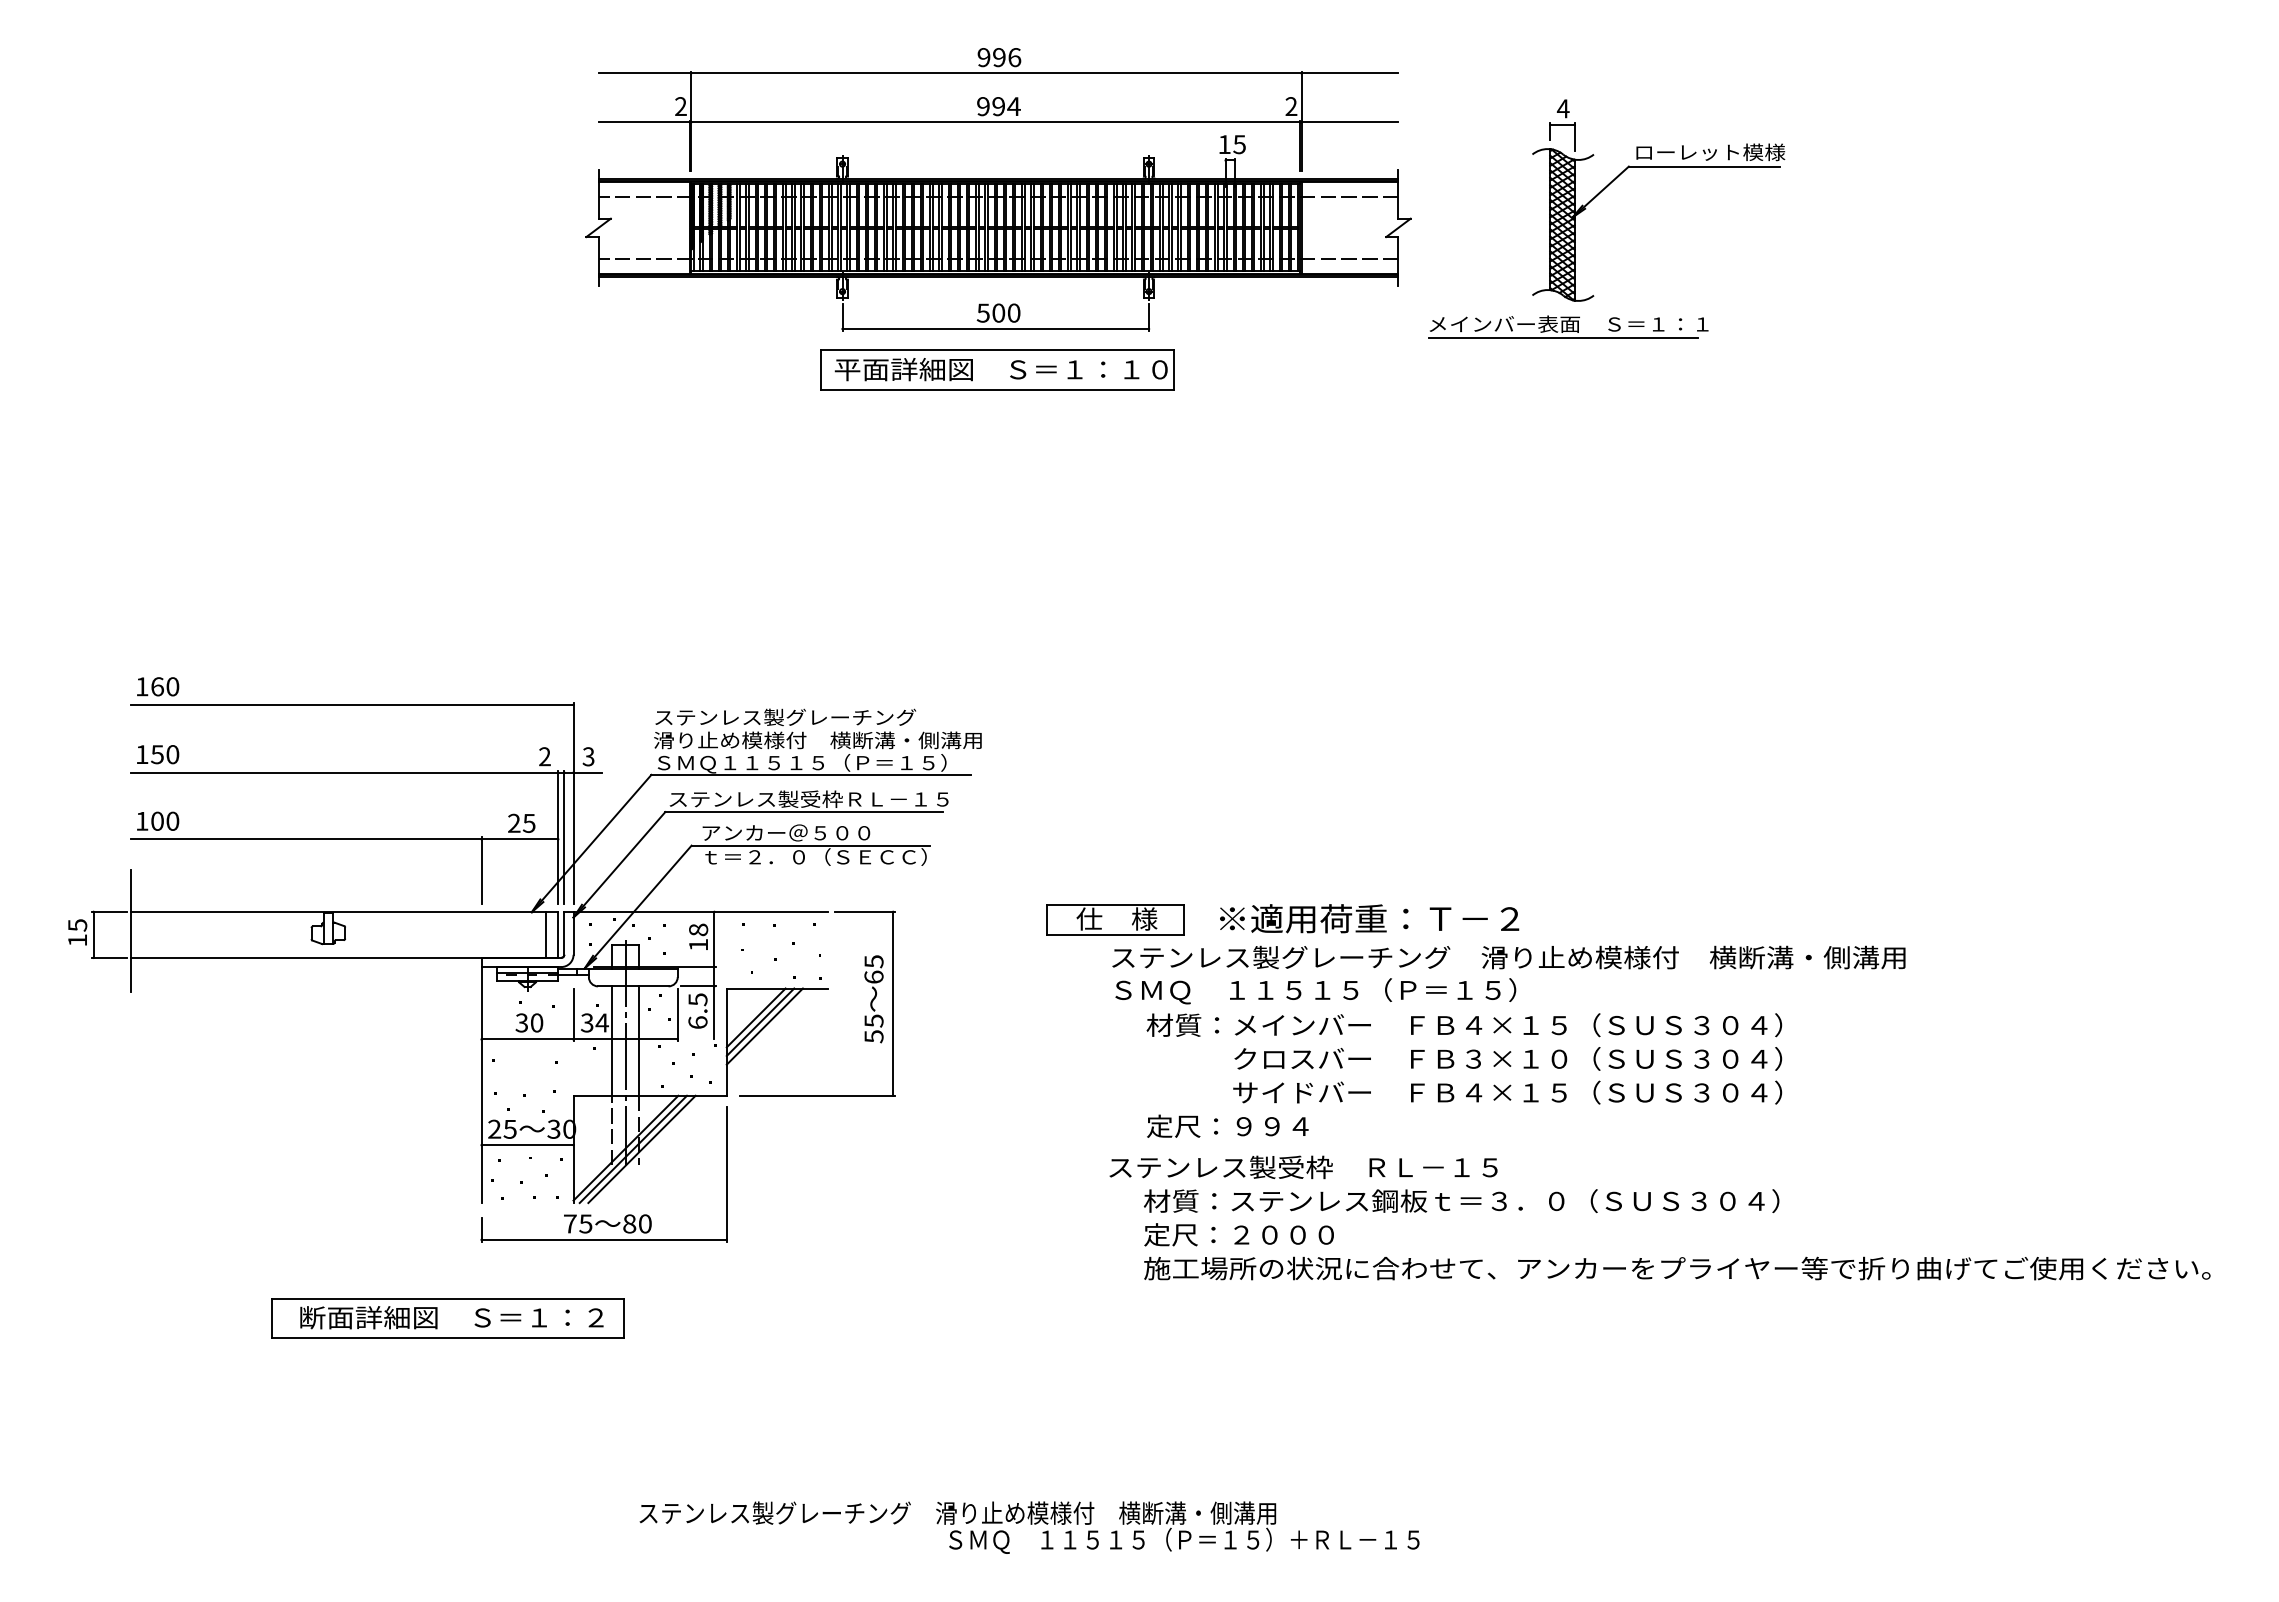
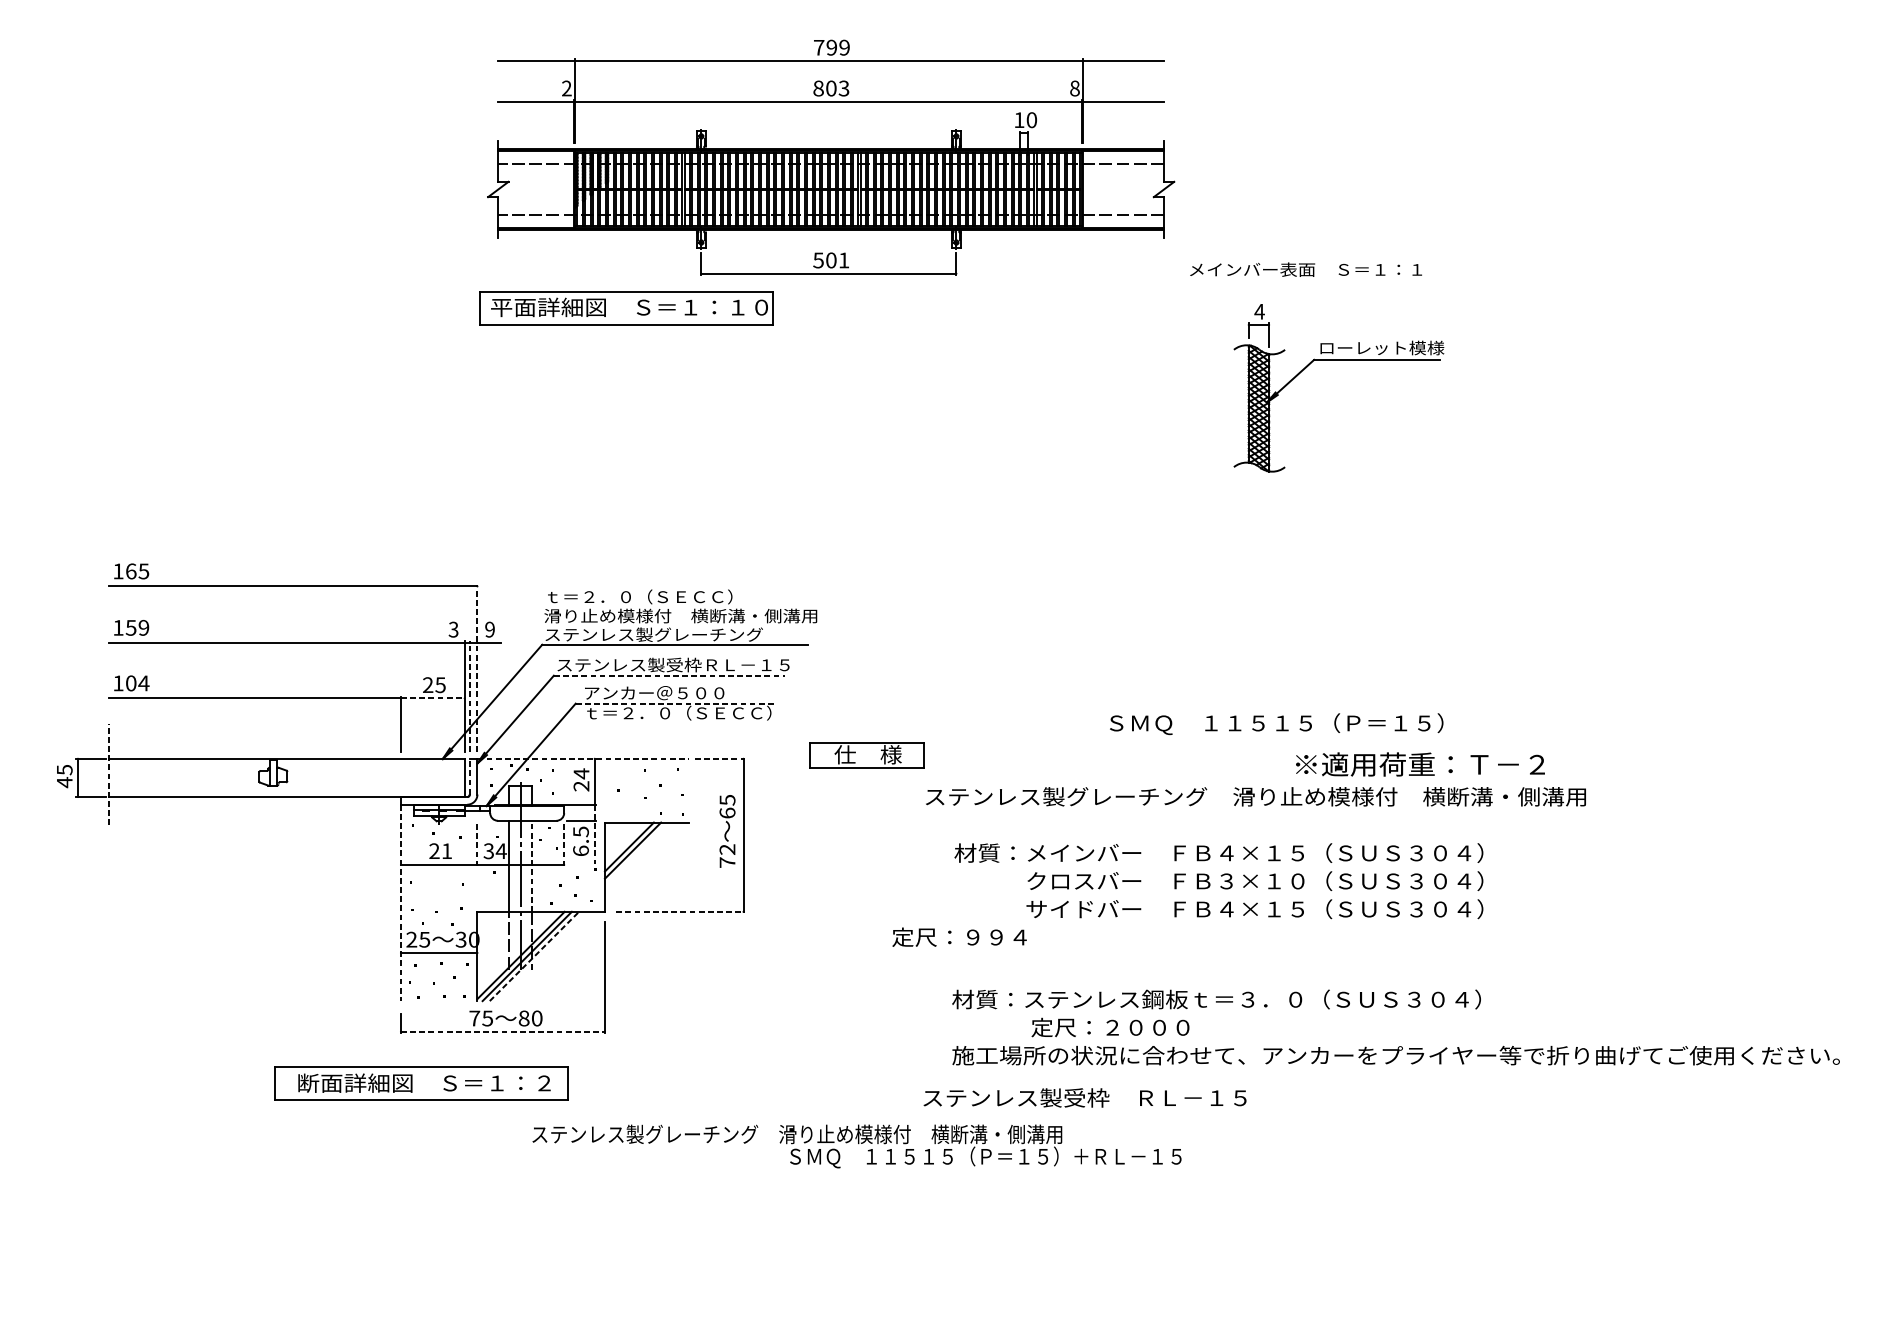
text: (999, 57) -> (831, 47), 996 -> 799
text: (998, 106) -> (831, 88), 994 -> 803
text: (1291, 106) -> (1075, 88), 2 -> 8
text: (1239, 144) -> (1031, 120), 15 -> 10
part: (1658, 167) -> (1338, 360), moved
text: (1014, 312) -> (844, 259), 500 -> 501
line: (1563, 338) -> (1301, 281), removed
part: (997, 369) -> (626, 307), moved
text: (172, 686) -> (143, 571), 160 -> 165
text: (785, 717) -> (653, 597), ステンレス製グレーチング -> ｔ＝２．０（ＳＥＣＣ）
text: (172, 754) -> (143, 627), 150 -> 159
text: (544, 756) -> (453, 629), 2 -> 3
text: (588, 756) -> (489, 629), 3 -> 9
text: (800, 763) -> (666, 635), ＳＭＱ１１５１５（Ｐ＝１５） -> ステンレス製グレーチング
line: (573, 802) -> (477, 667), solid -> dashed
line: (804, 812) -> (669, 676), solid -> dashed
text: (172, 820) -> (143, 682), 100 -> 104
line: (564, 837) -> (469, 696), solid -> dashed
line: (520, 839) -> (433, 698), solid -> dashed
line: (810, 845) -> (674, 703), solid -> dashed
line: (701, 911) -> (583, 758), solid -> dashed
line: (865, 911) -> (720, 758), solid -> dashed
text: (1369, 918) -> (1420, 764), moved
part: (1115, 919) -> (866, 755), moved
line: (130, 930) -> (108, 774), solid -> dashed
line: (564, 932) -> (469, 775), solid -> dashed
line: (545, 934) -> (454, 777), removed
text: (698, 937) -> (581, 780), 18 -> 24
text: (77, 940) -> (64, 782), 15 -> 45
text: (1315, 991) -> (1276, 724), moved
line: (714, 1002) -> (594, 834), solid -> dashed
line: (573, 1015) -> (477, 845), solid -> dashed
line: (677, 1015) -> (563, 845), solid -> dashed
text: (529, 1022) -> (440, 850), 30 -> 21
line: (764, 1026) -> (636, 854), removed
text: (873, 1028) -> (727, 855), 55 -> 72
line: (639, 1041) -> (532, 866), solid -> dashed
line: (481, 1085) -> (400, 903), solid -> dashed
line: (818, 1095) -> (681, 911), solid -> dashed
text: (1227, 1125) -> (959, 936), moved
line: (642, 1149) -> (534, 956), solid -> dashed
text: (1303, 1167) -> (1084, 1098), moved
text: (1238, 1234) -> (1109, 1027), moved
line: (604, 1239) -> (503, 1031), solid -> dashed
part: (447, 1318) -> (420, 1083), moved
text: (1029, 1527) -> (856, 1146), moved

